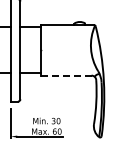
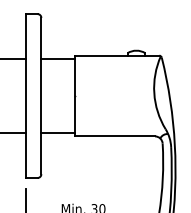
line: (65, 75) -> (113, 136), dashed -> solid

